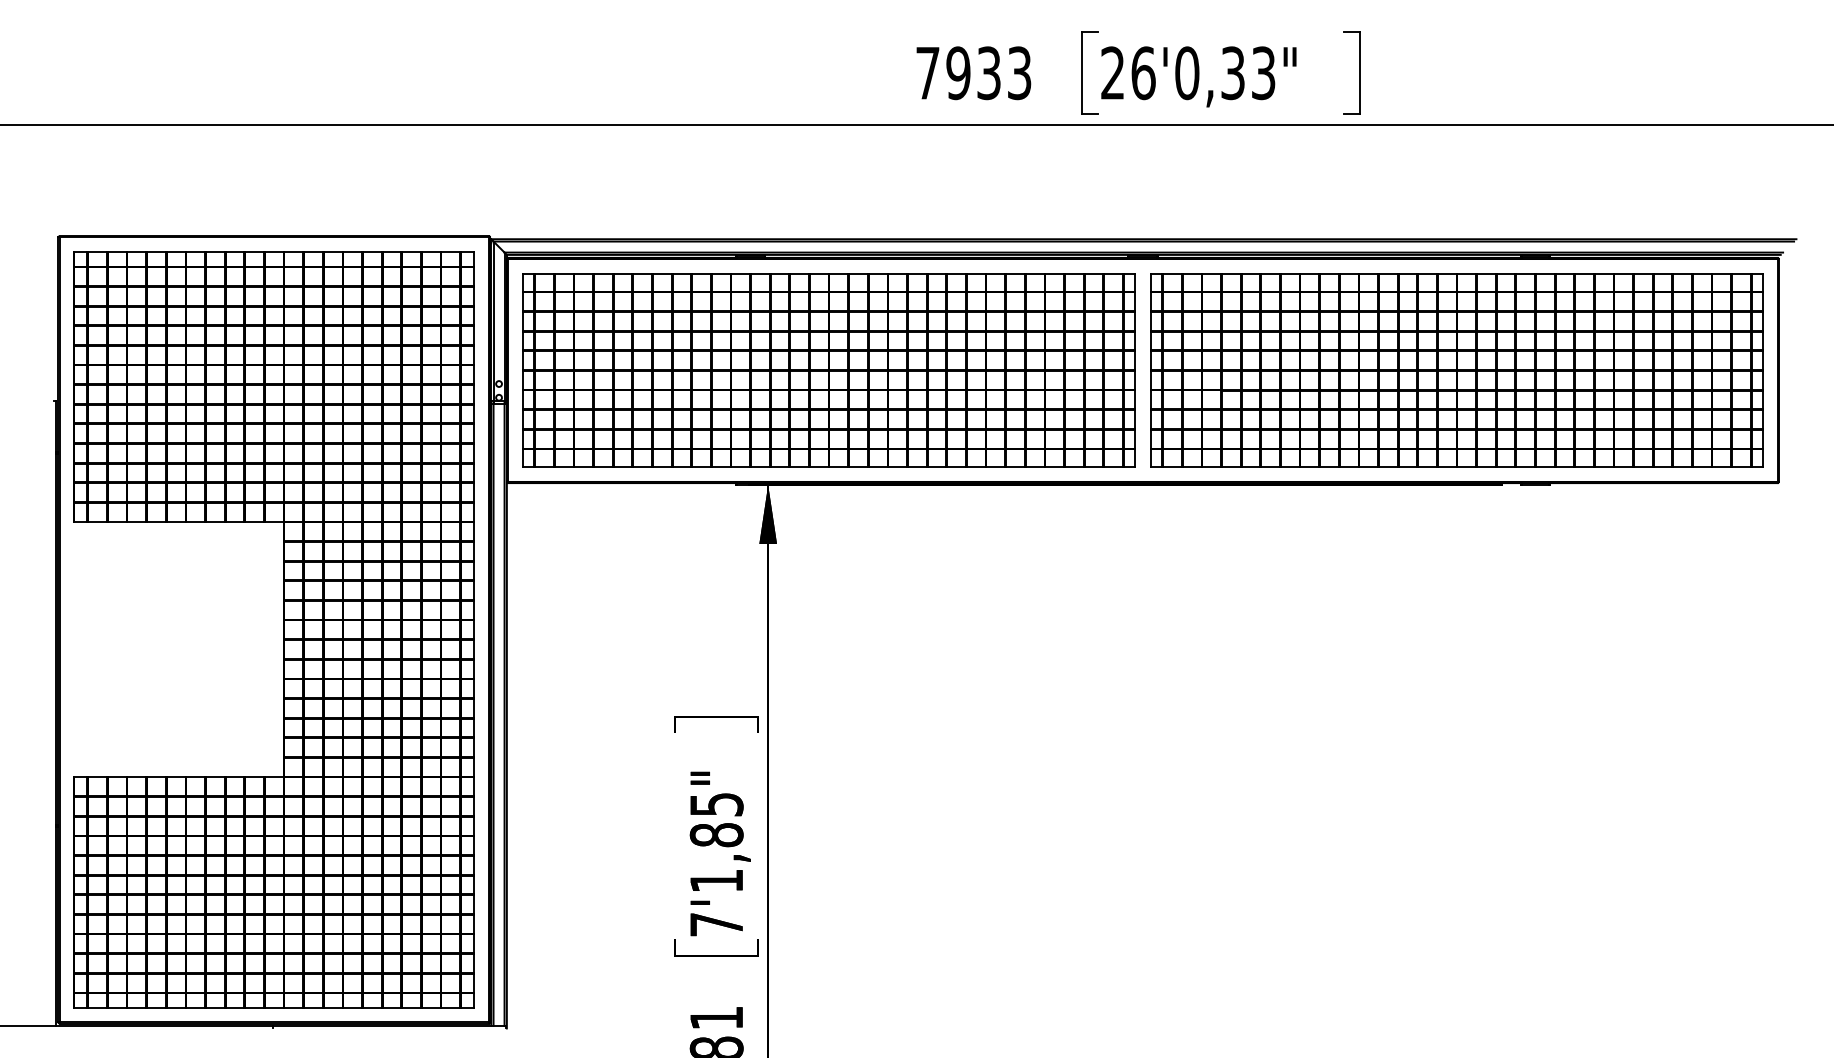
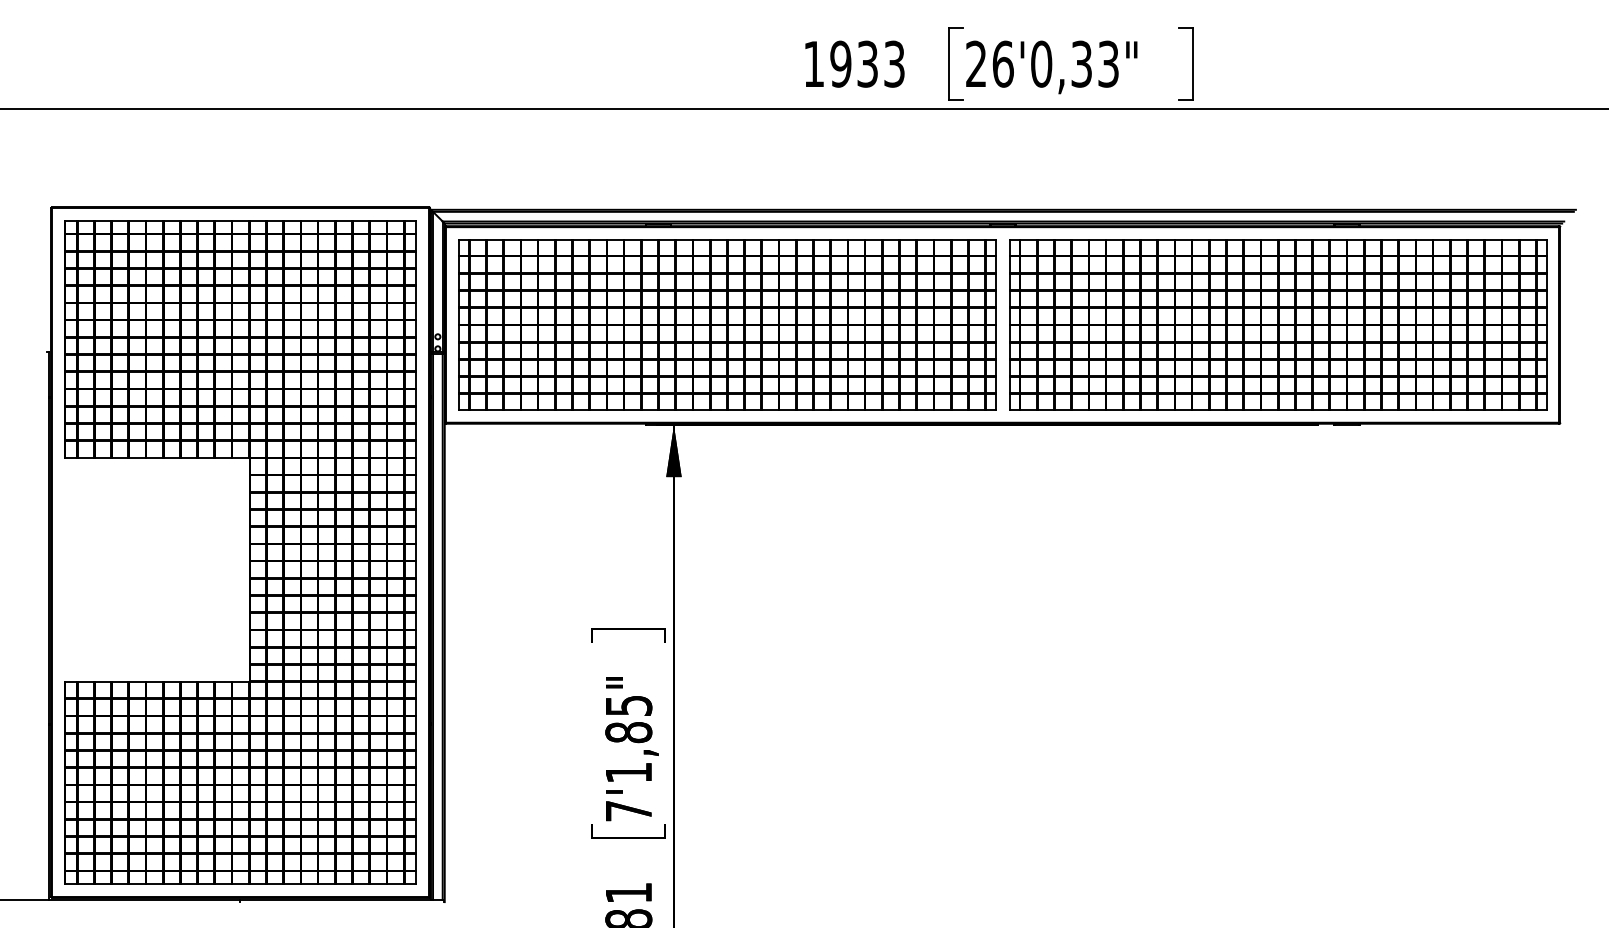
text: (927, 72) -> (813, 63), 7933 -> 1933

